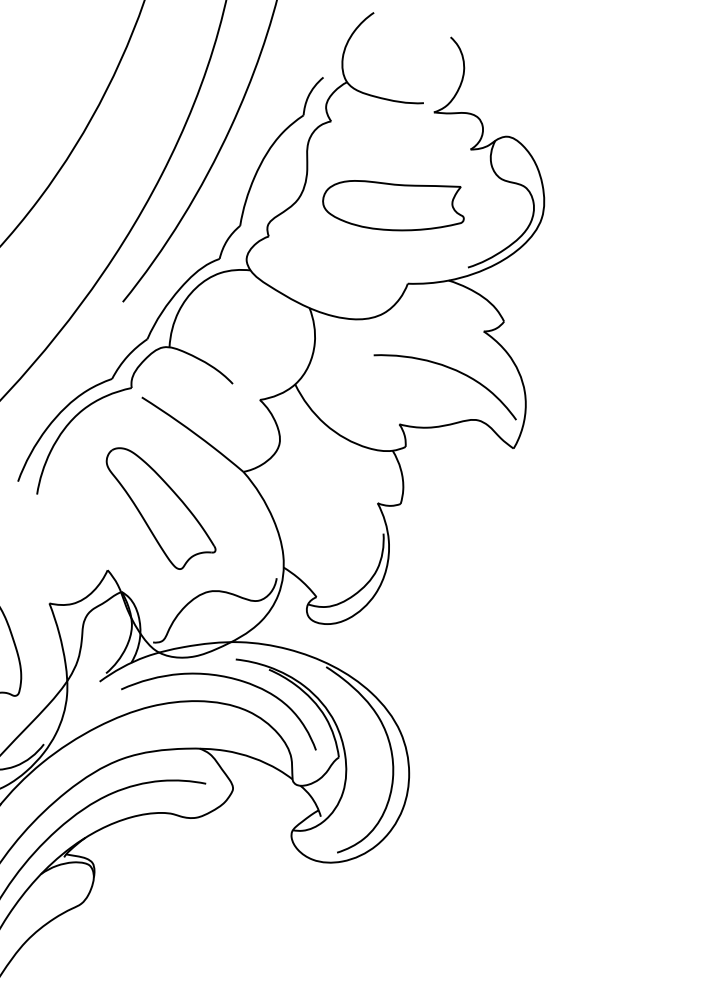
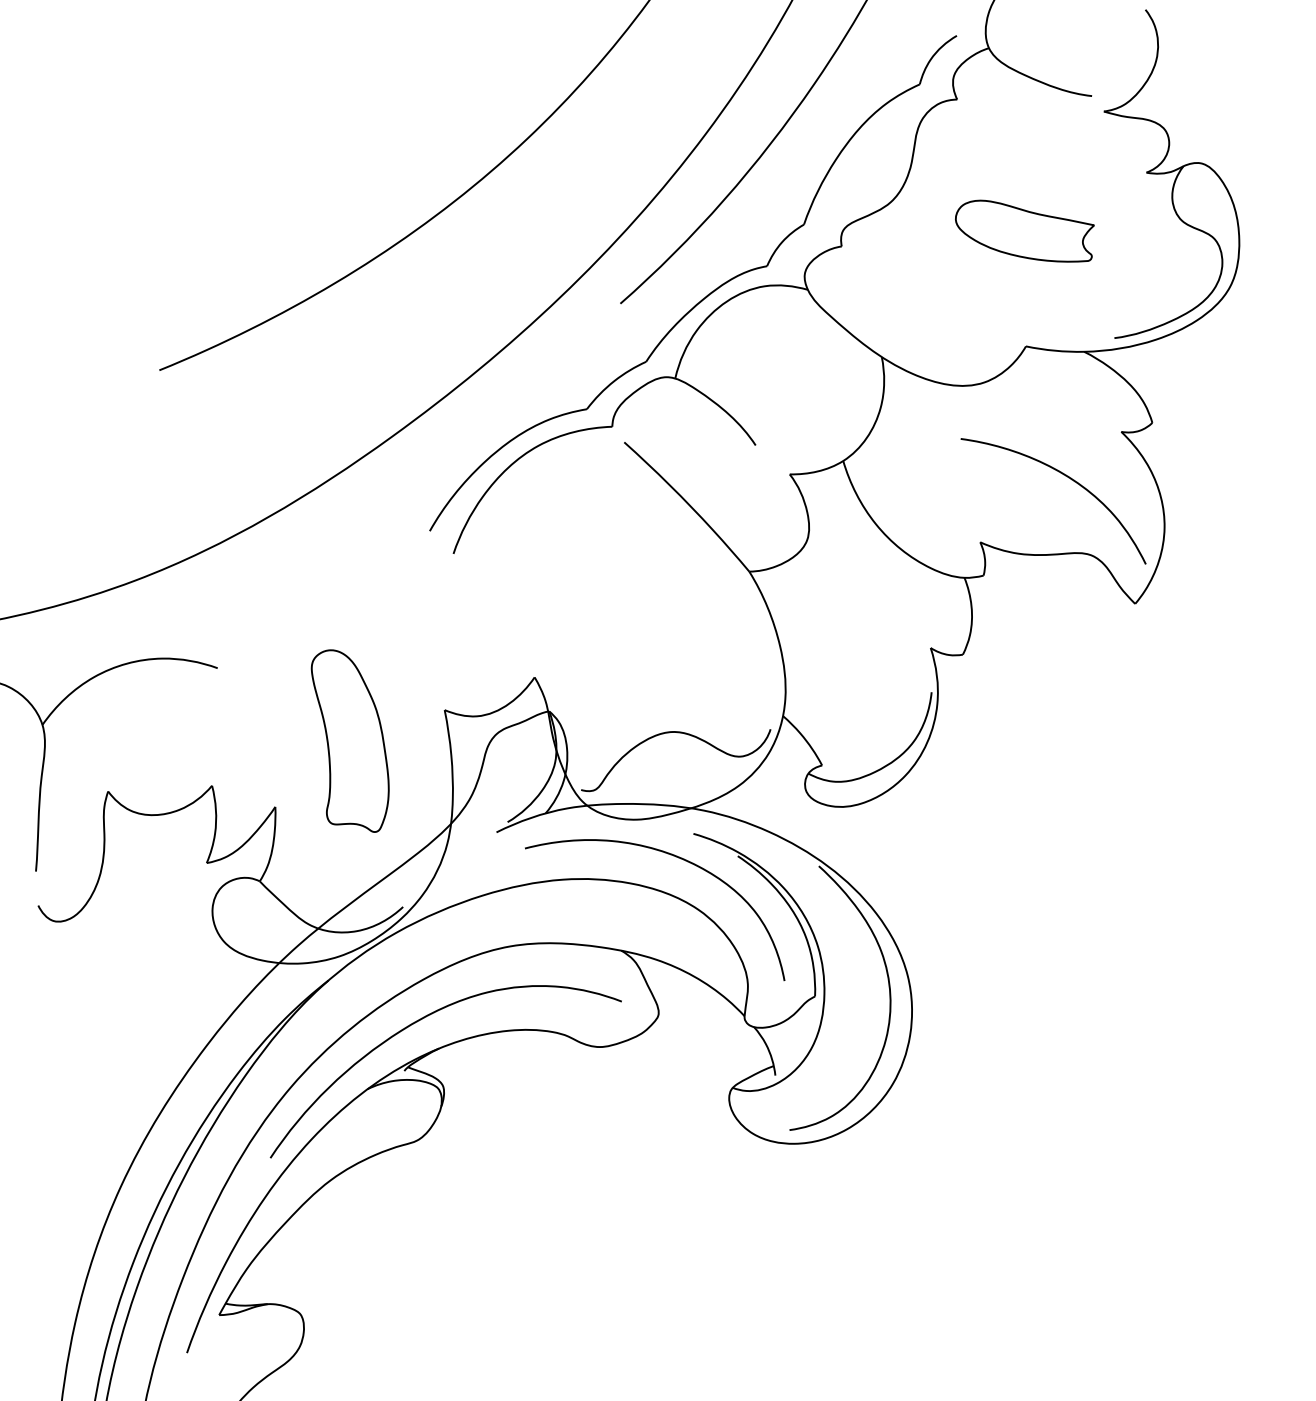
part: (393, 203) -> (1024, 230), size x0.7
part: (161, 506) -> (625, 600), removed

